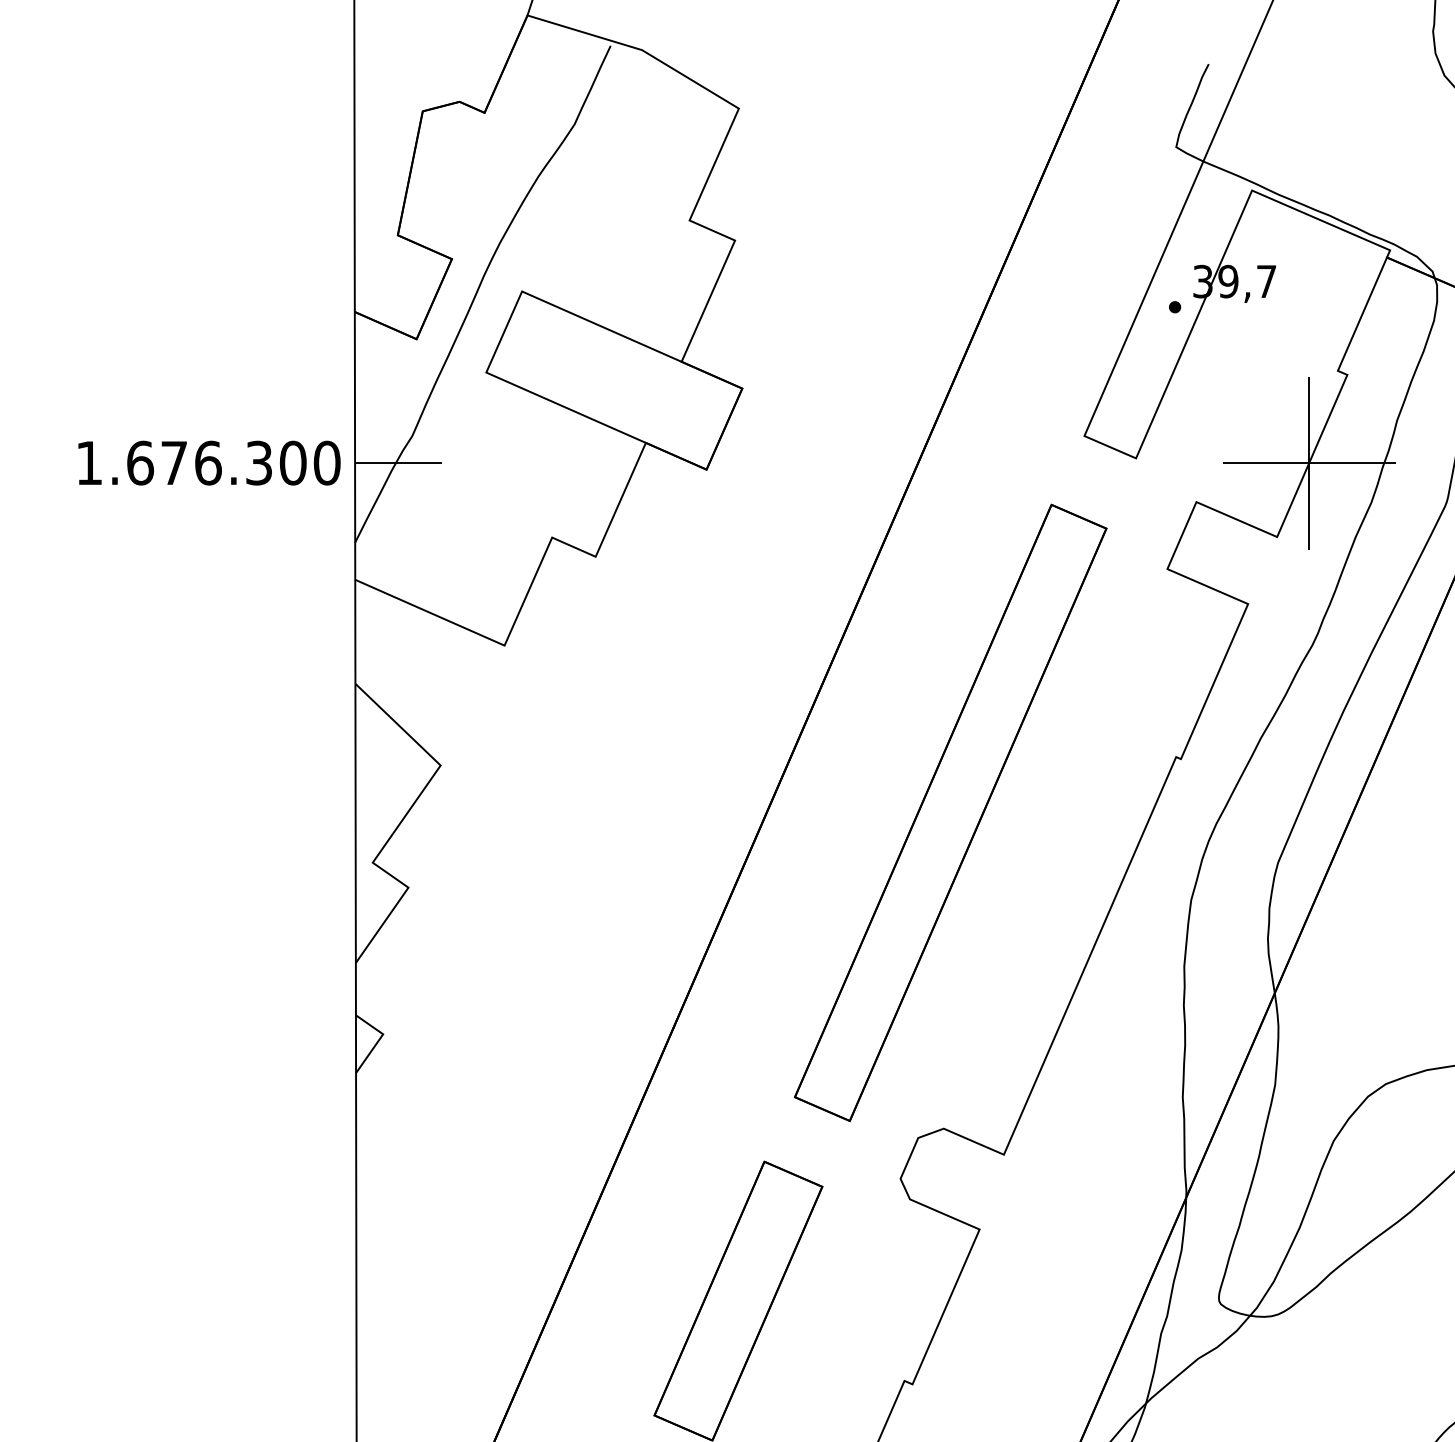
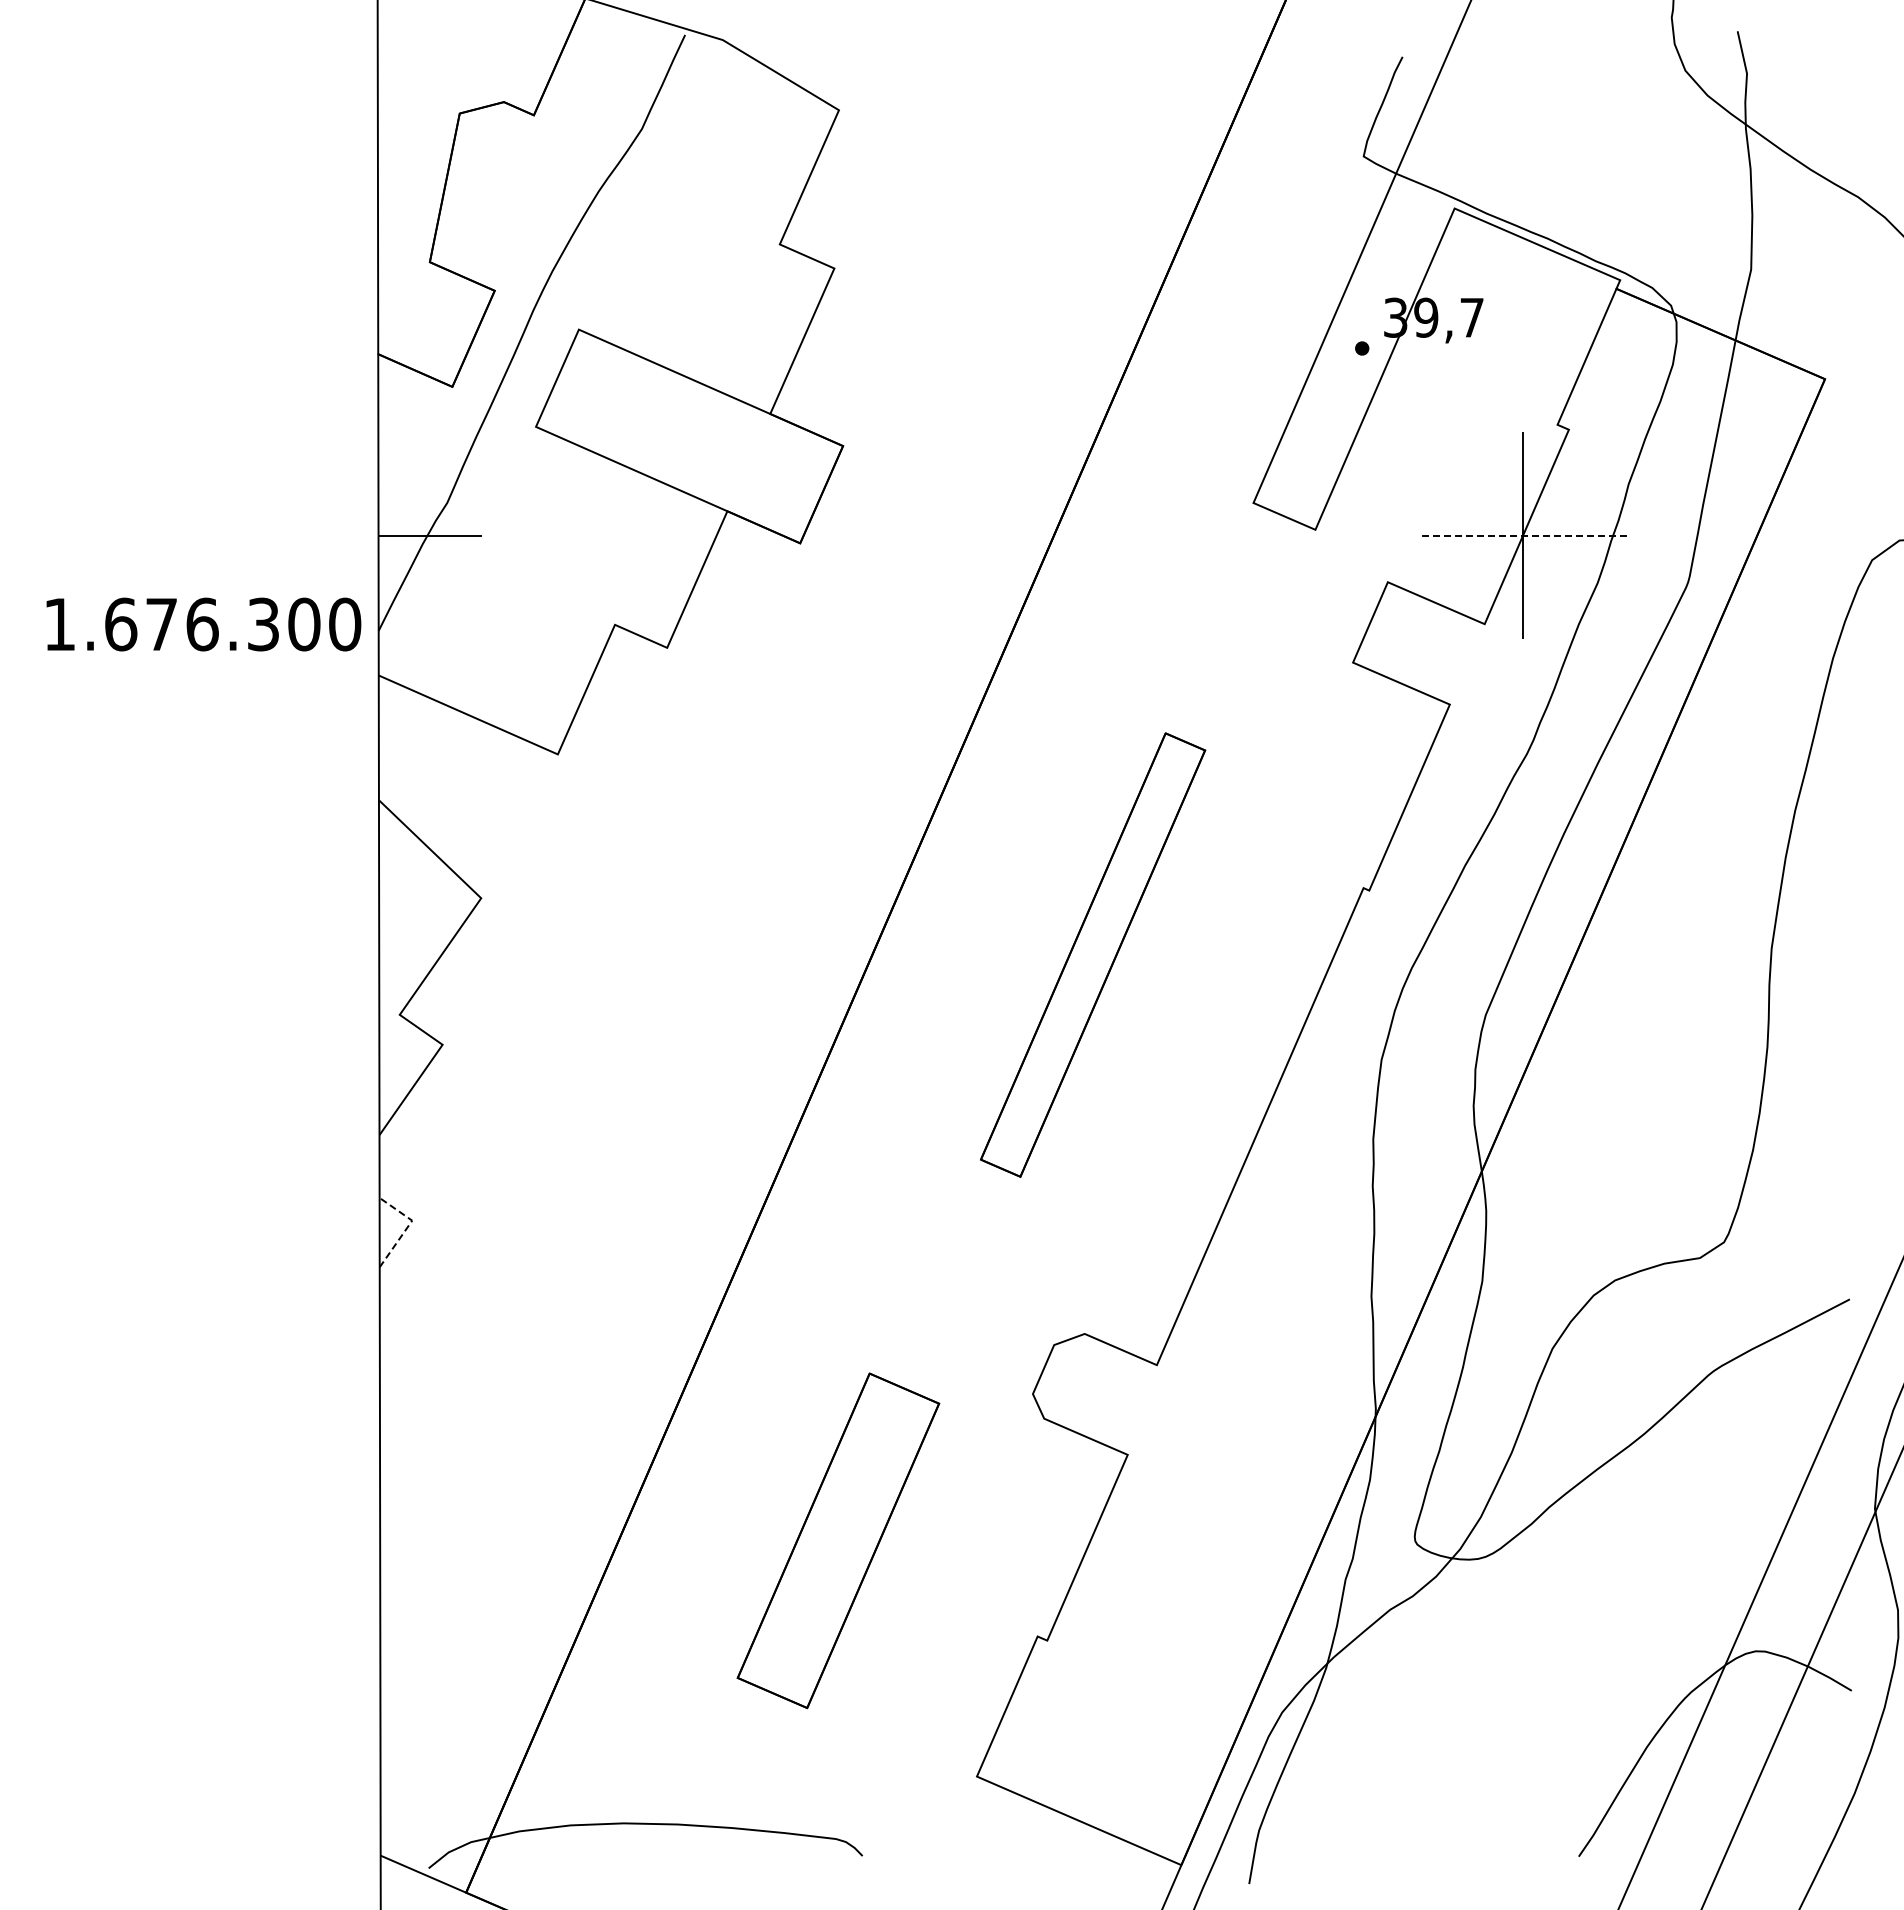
text: (209, 463) -> (203, 624), moved
line: (1308, 463) -> (1522, 535), solid -> dashed
part: (950, 812) -> (1092, 954), size x0.6
line: (379, 1039) -> (407, 1227), solid -> dashed

